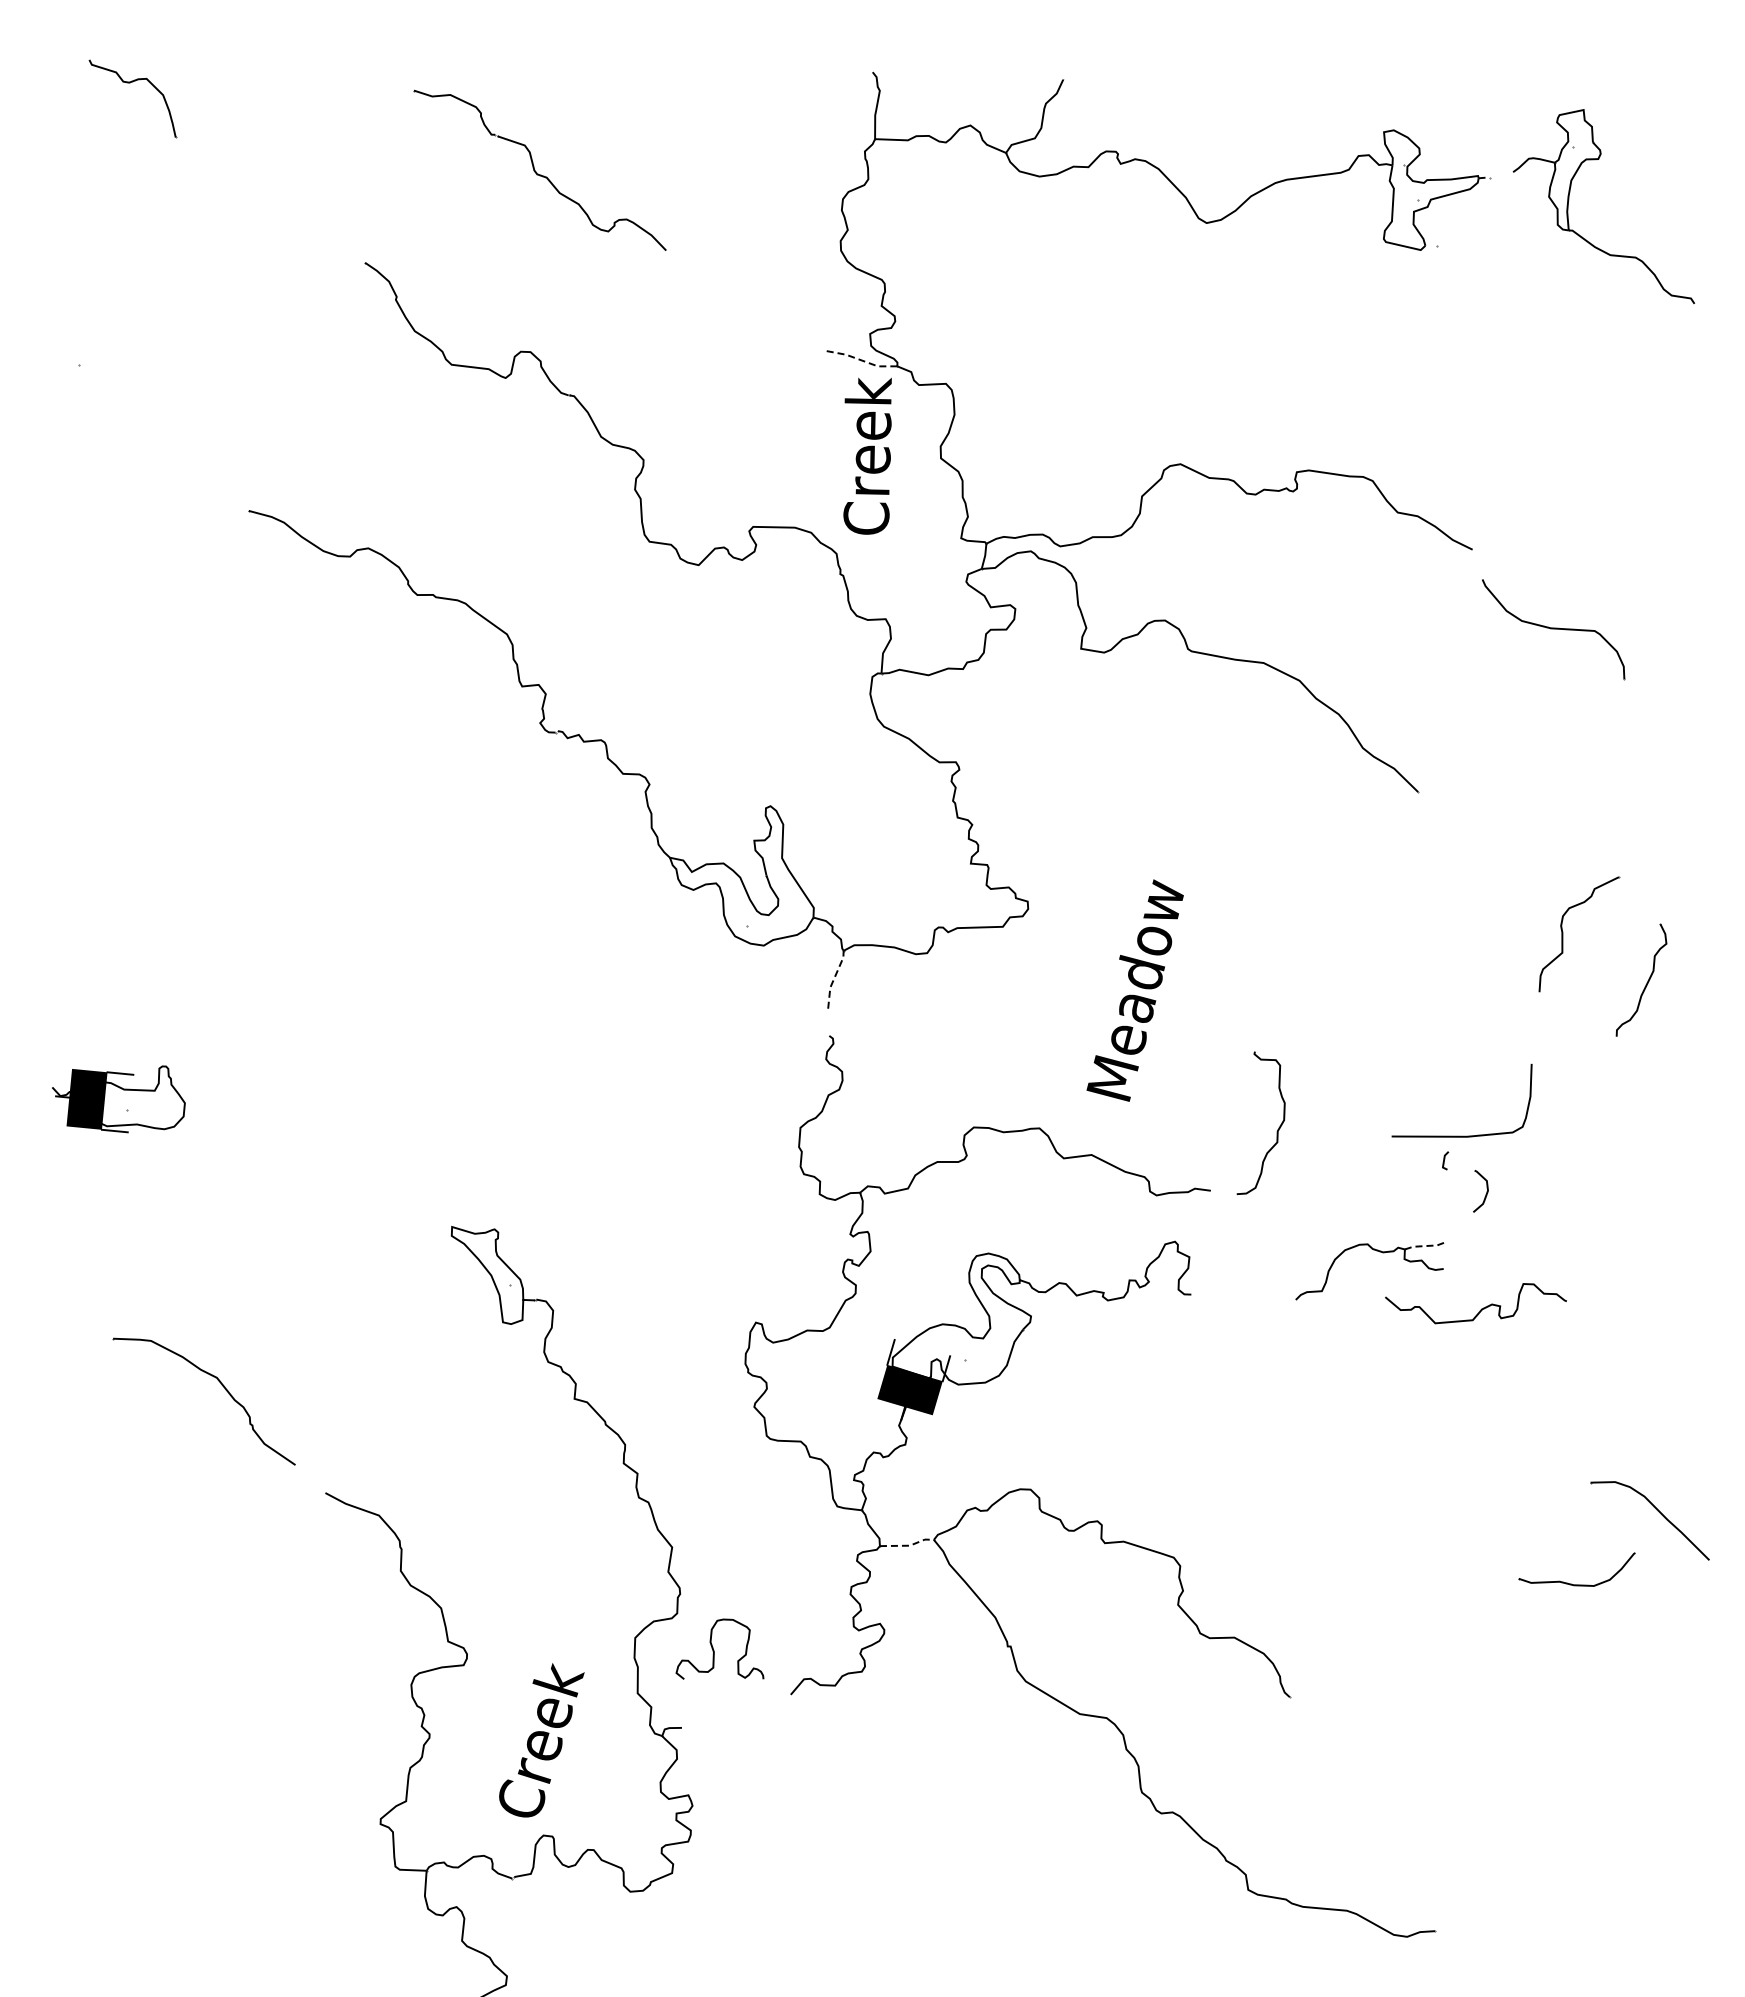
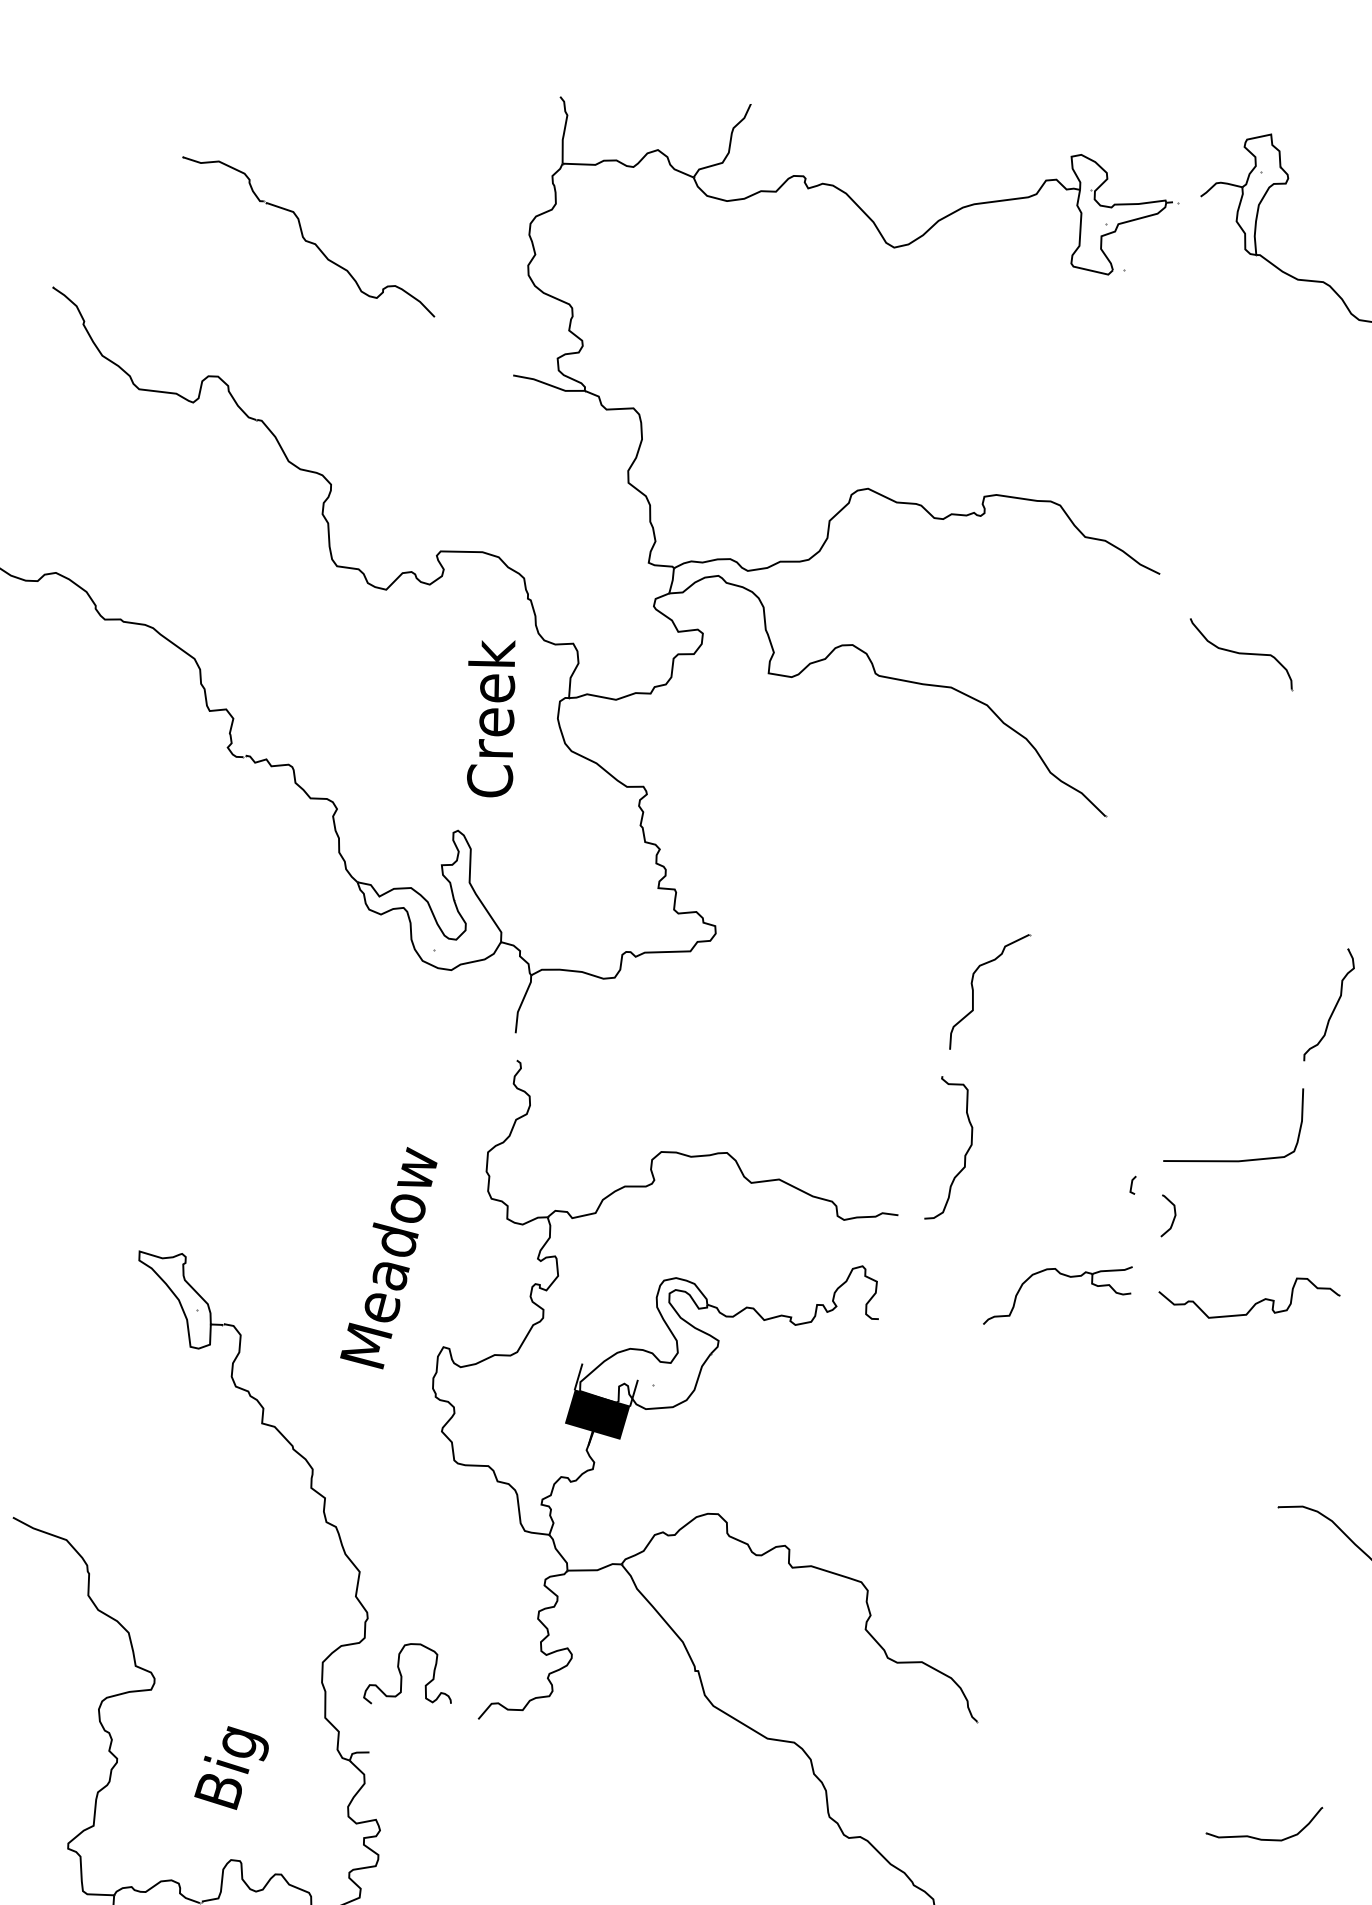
part: (539, 169) -> (308, 236), moved
line: (861, 360) -> (549, 385), dashed -> solid
text: (867, 455) -> (491, 718), moved
part: (1553, 629) -> (1241, 654), size x0.71
part: (1563, 934) -> (974, 992), moved
line: (833, 979) -> (521, 1004), dashed -> solid
text: (1134, 990) -> (388, 1258), moved
curve: (1461, 1135) -> (1233, 1160), moved
line: (1425, 1246) -> (1113, 1271), dashed -> solid
curve: (1481, 1308) -> (1255, 1303), moved
line: (908, 1545) -> (596, 1570), dashed -> solid
part: (1571, 1583) -> (1259, 1838), moved
text: (541, 1740) -> (229, 1765), Creek -> Big

